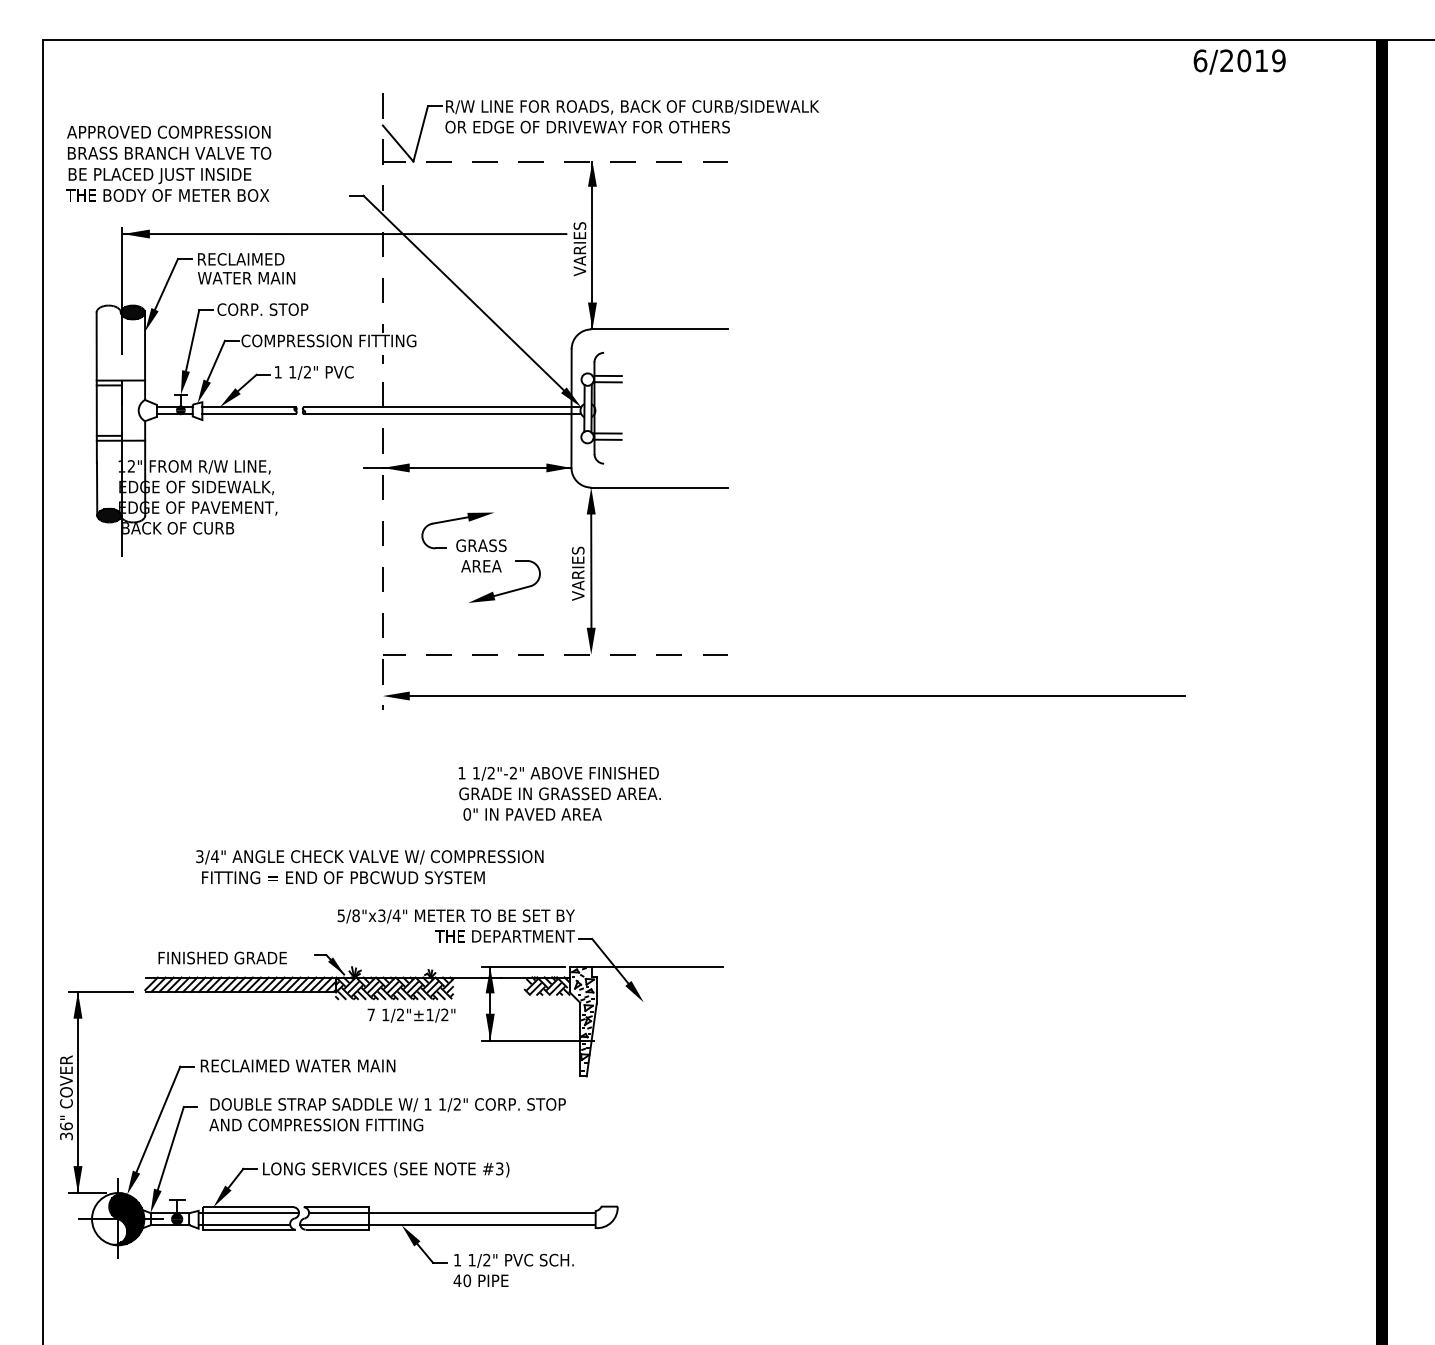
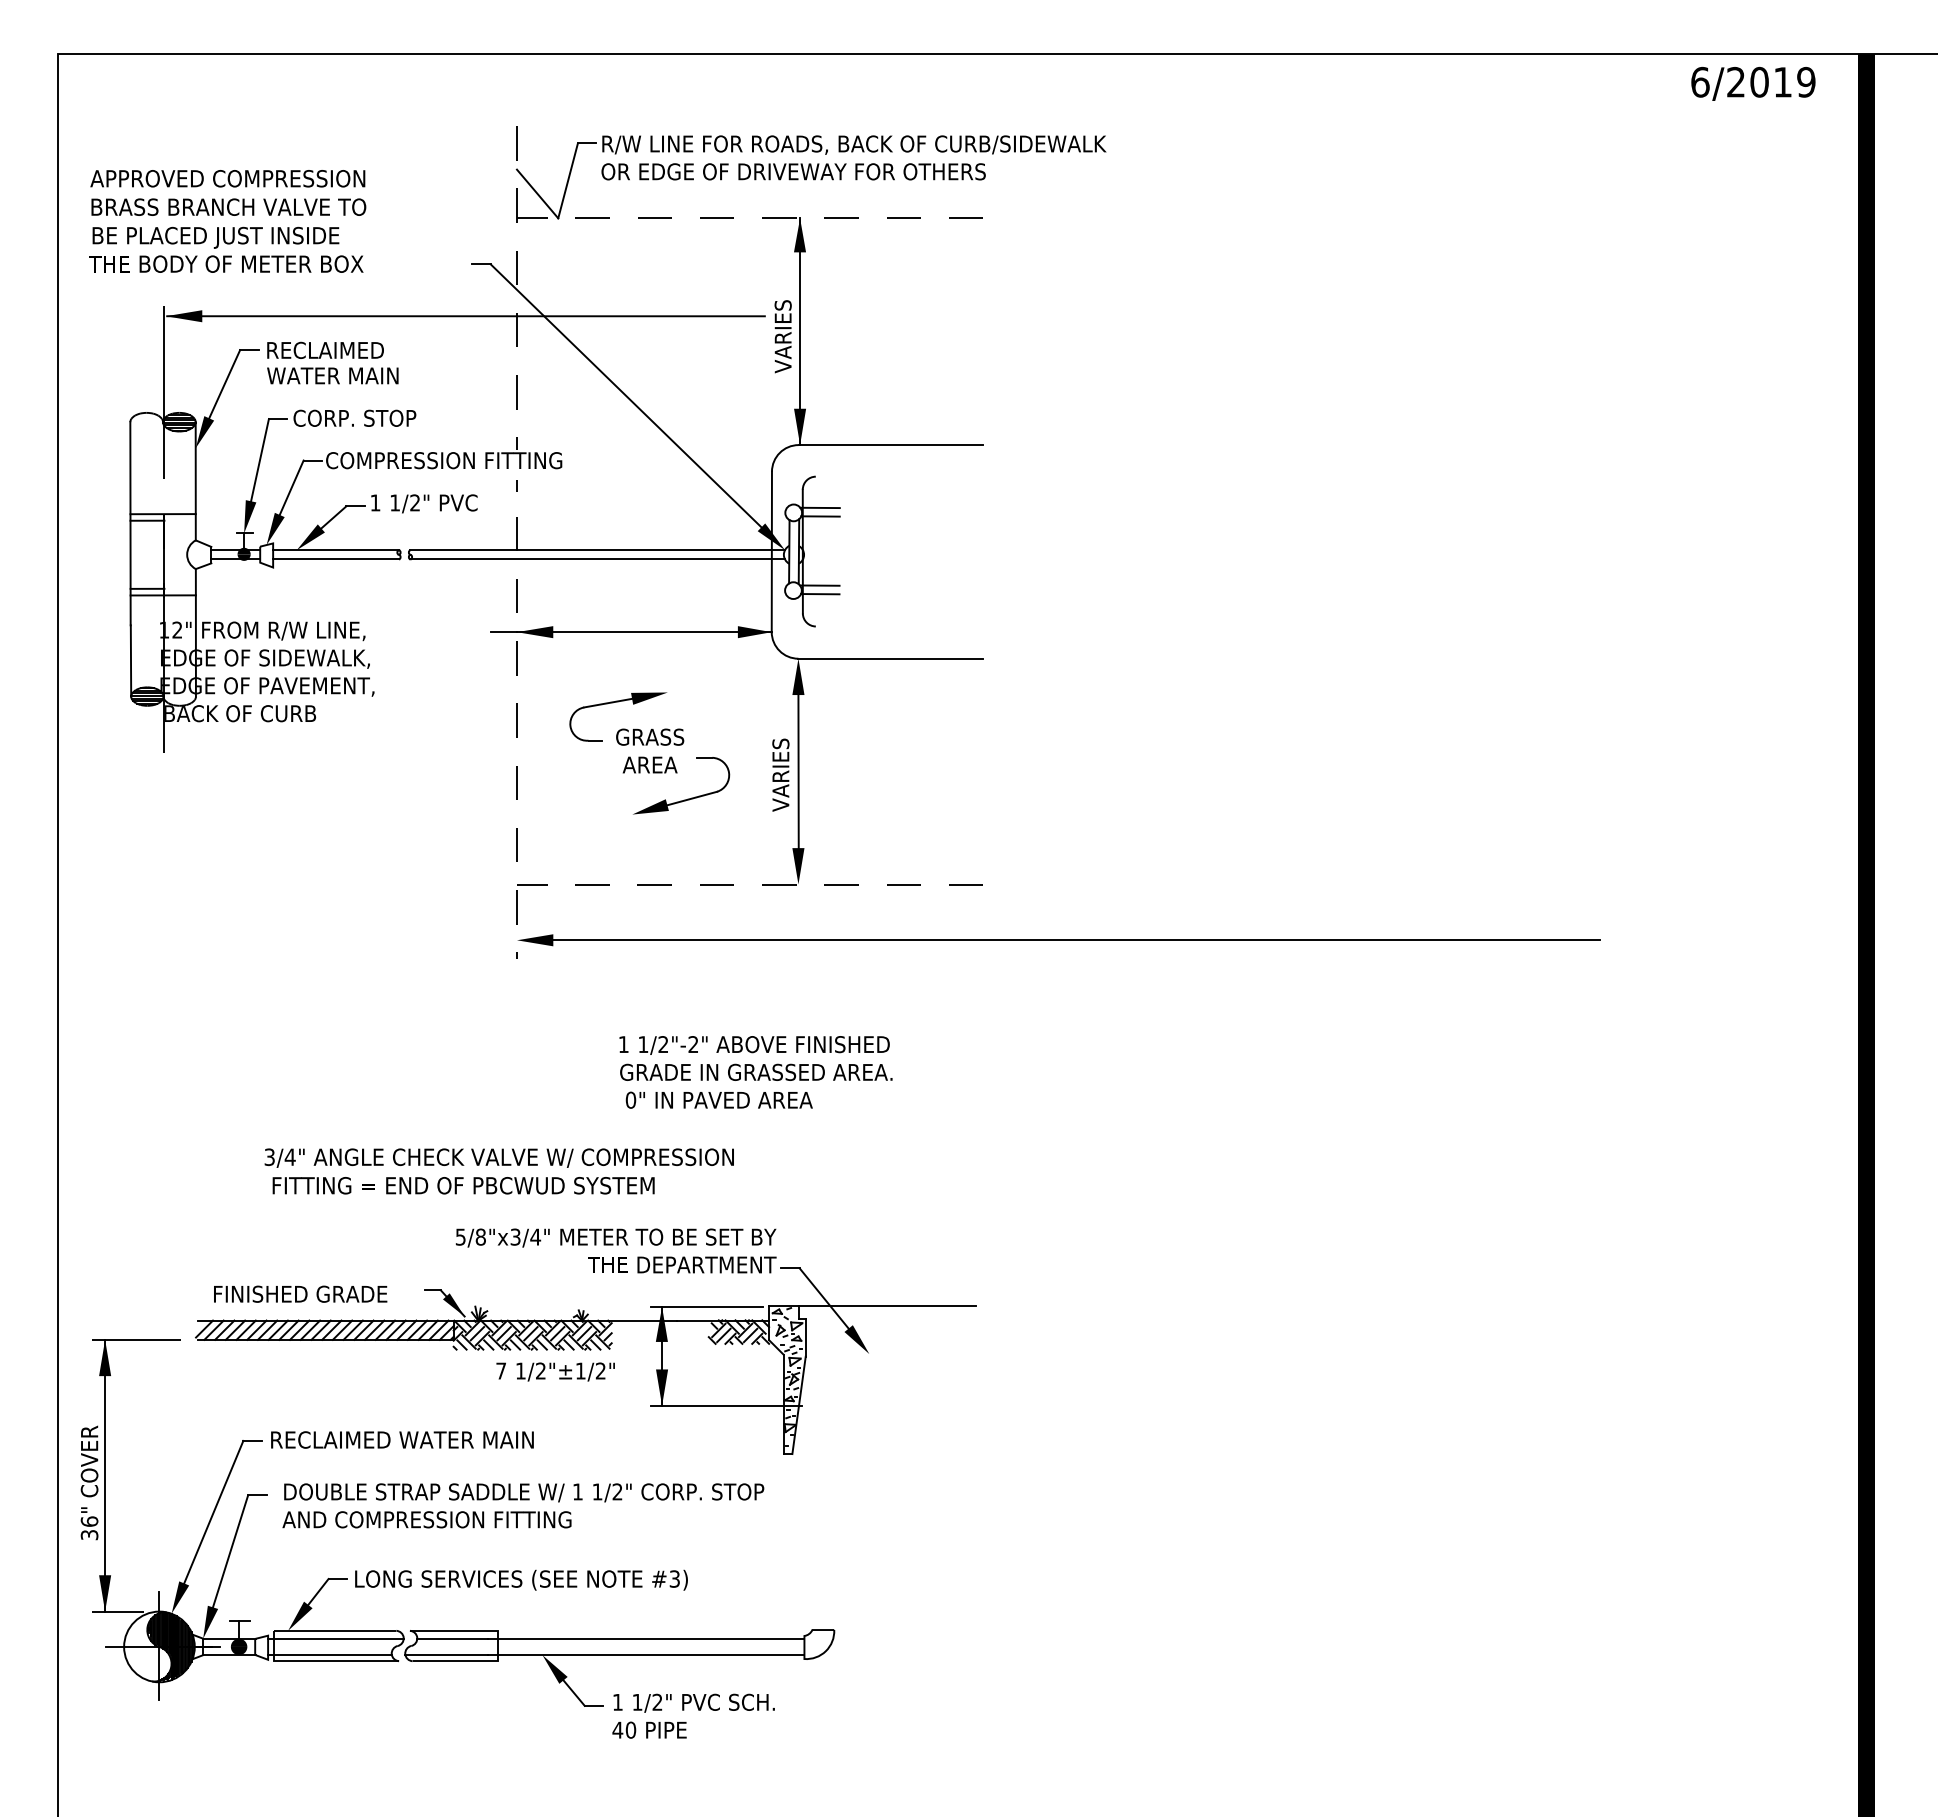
text: (1239, 61) -> (1753, 83), moved

